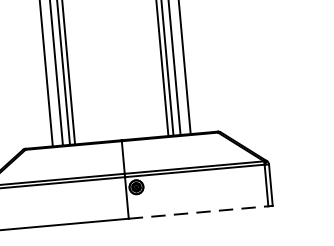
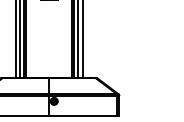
line: (199, 212) -> (83, 116), dashed -> solid

